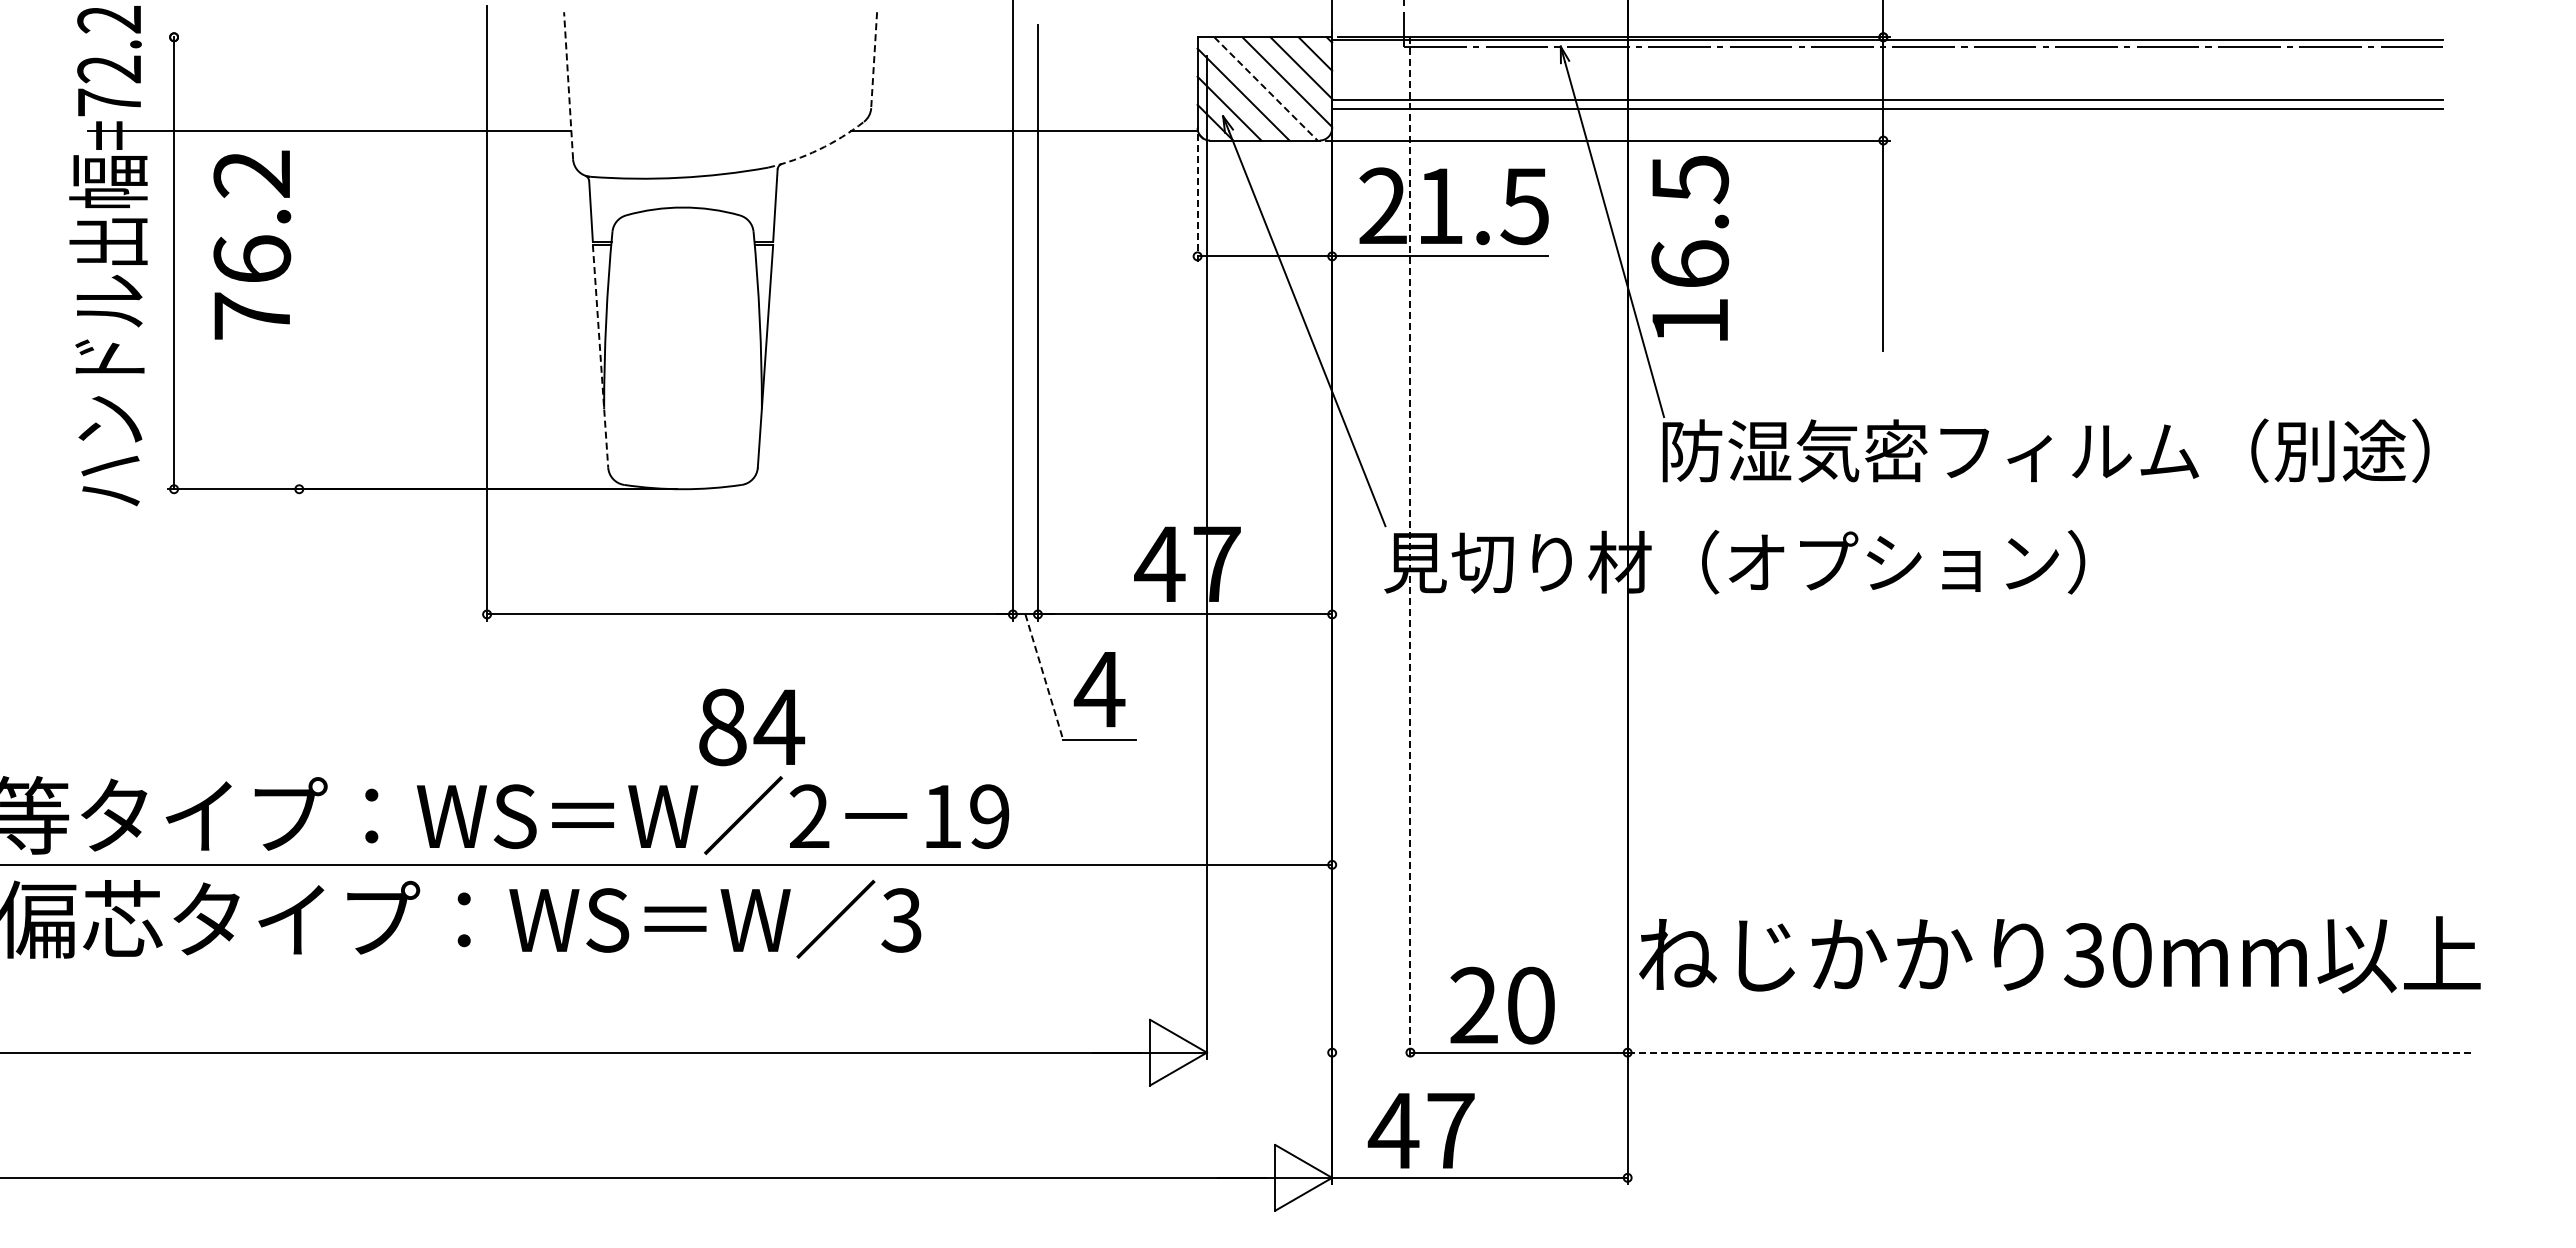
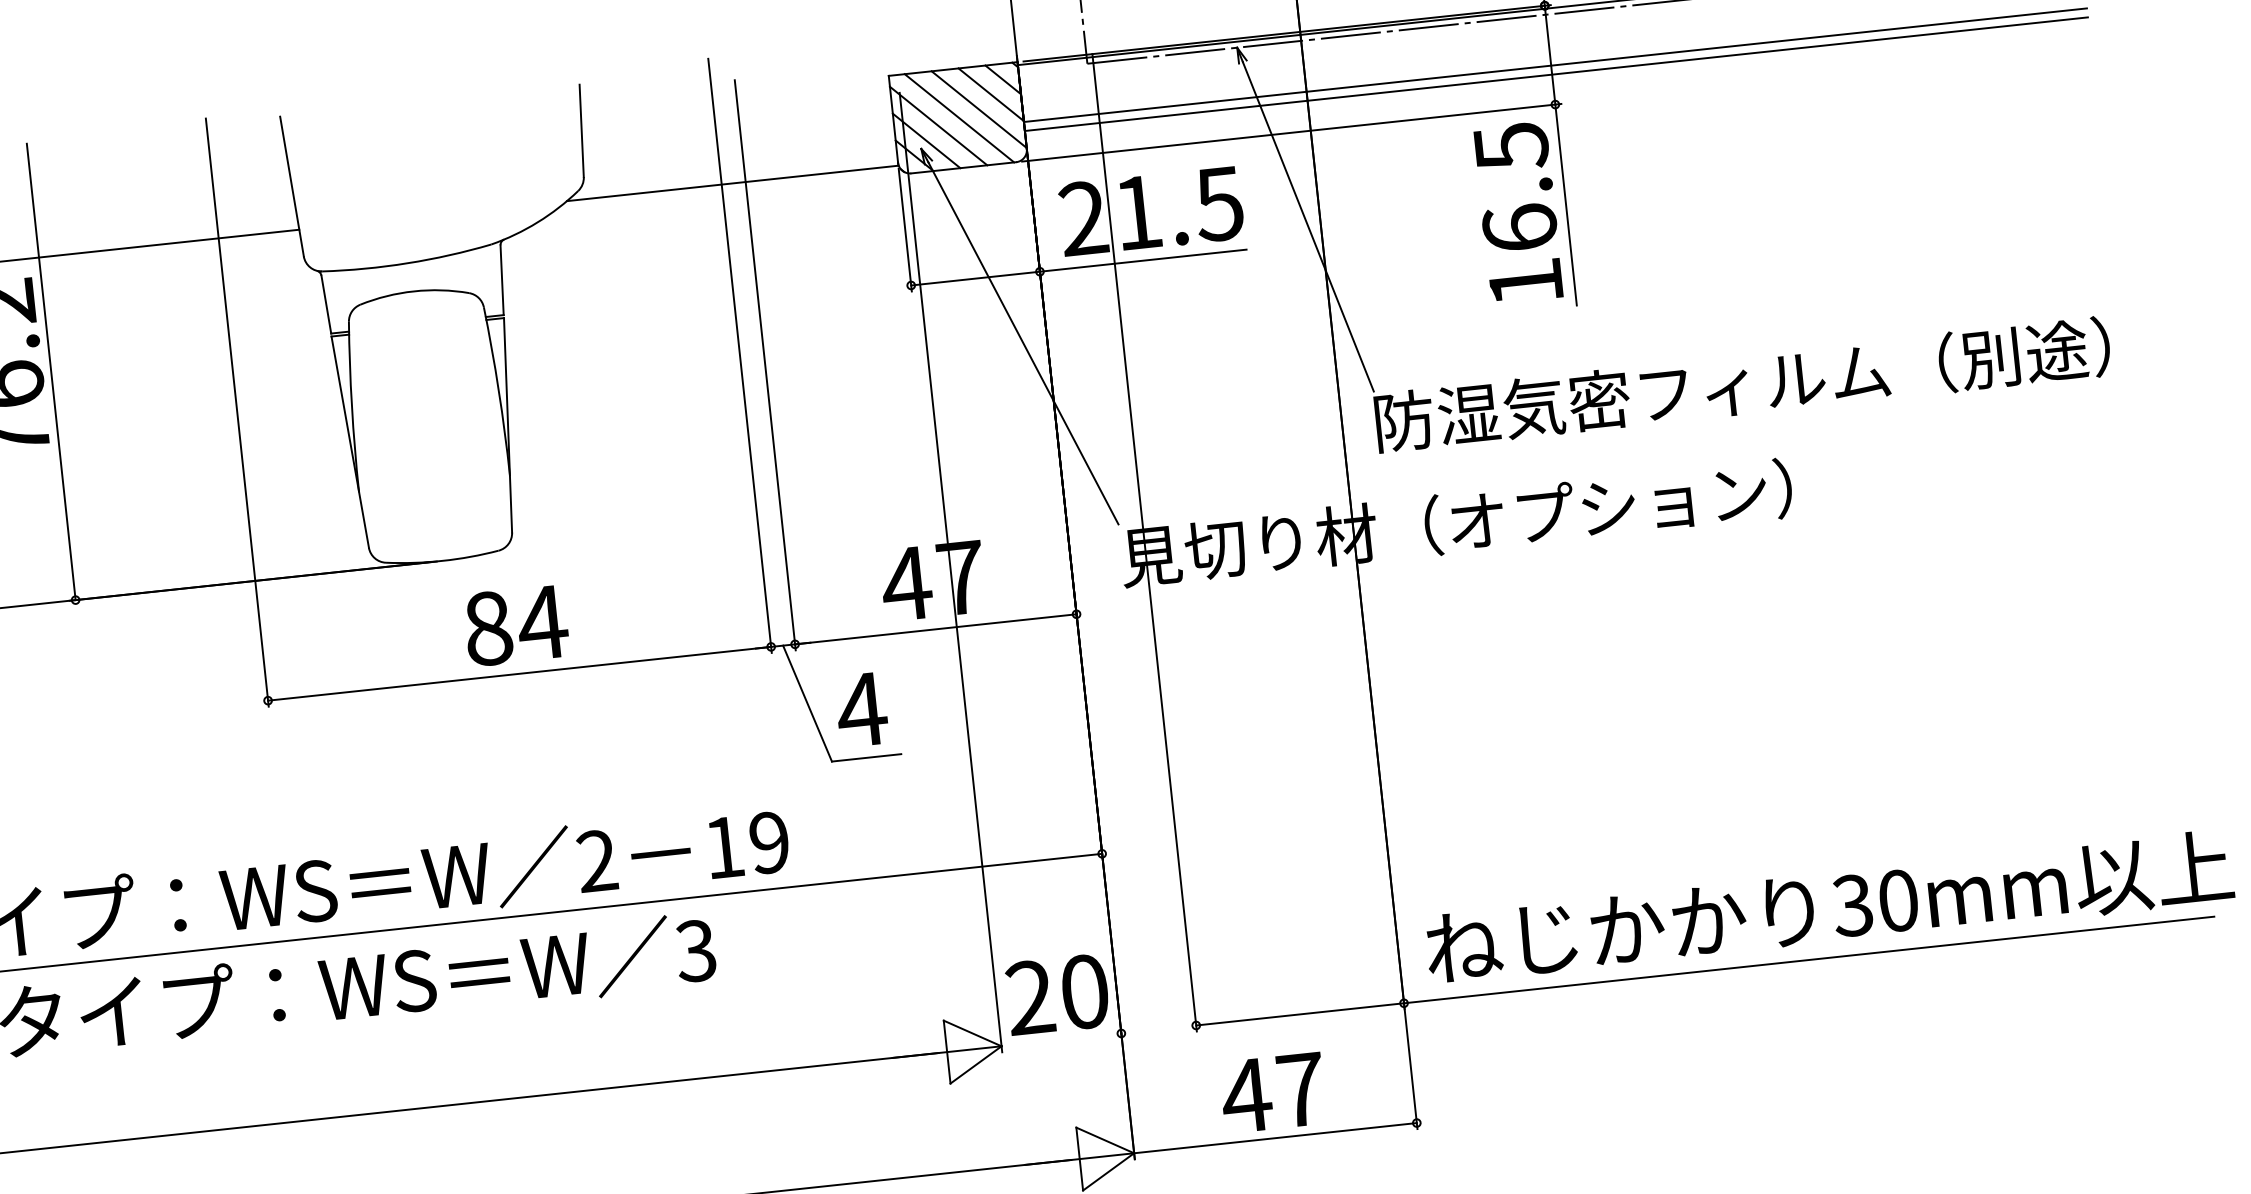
line: (874, 60) -> (582, 131), dashed -> solid
line: (568, 85) -> (291, 186), dashed -> solid
line: (1266, 89) -> (960, 118), dashed -> solid
arc: (818, 149) -> (537, 222), dashed -> solid
line: (1197, 198) -> (905, 230), dashed -> solid
text: (1690, 248) -> (1518, 212), moved
line: (299, 250) -> (51, 371), added
line: (600, 356) -> (350, 442), dashed -> solid
line: (1410, 548) -> (1144, 543), dashed -> solid
line: (1044, 677) -> (807, 704), dashed -> solid
text: (752, 727) -> (516, 625), moved
text: (2059, 954) -> (1829, 907), moved
text: (1502, 1005) -> (1057, 994), moved
line: (2051, 1052) -> (1809, 959), dashed -> solid
text: (1420, 1130) -> (1272, 1092), moved

